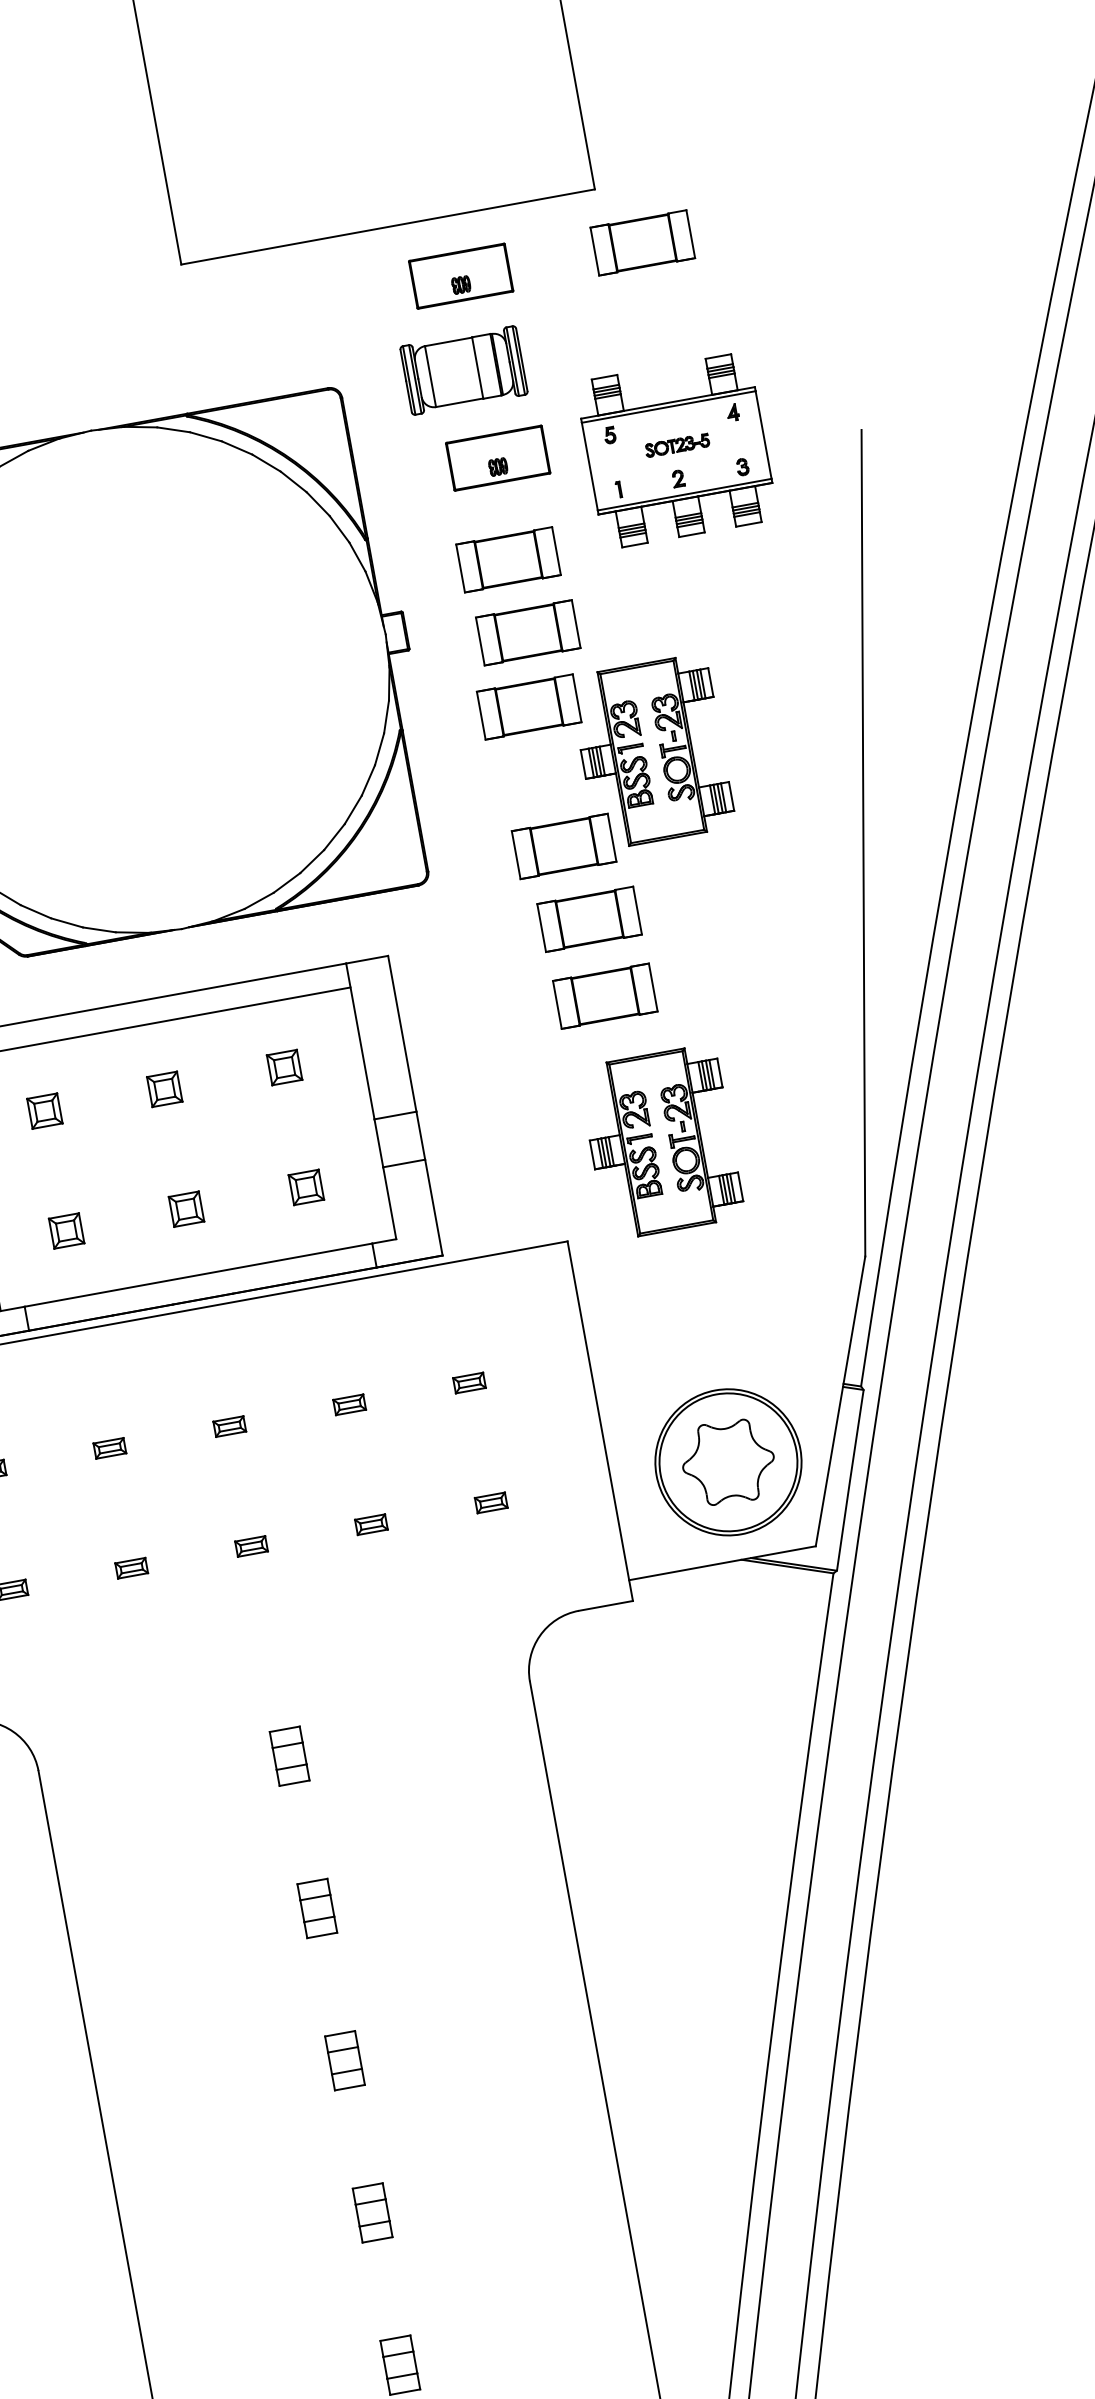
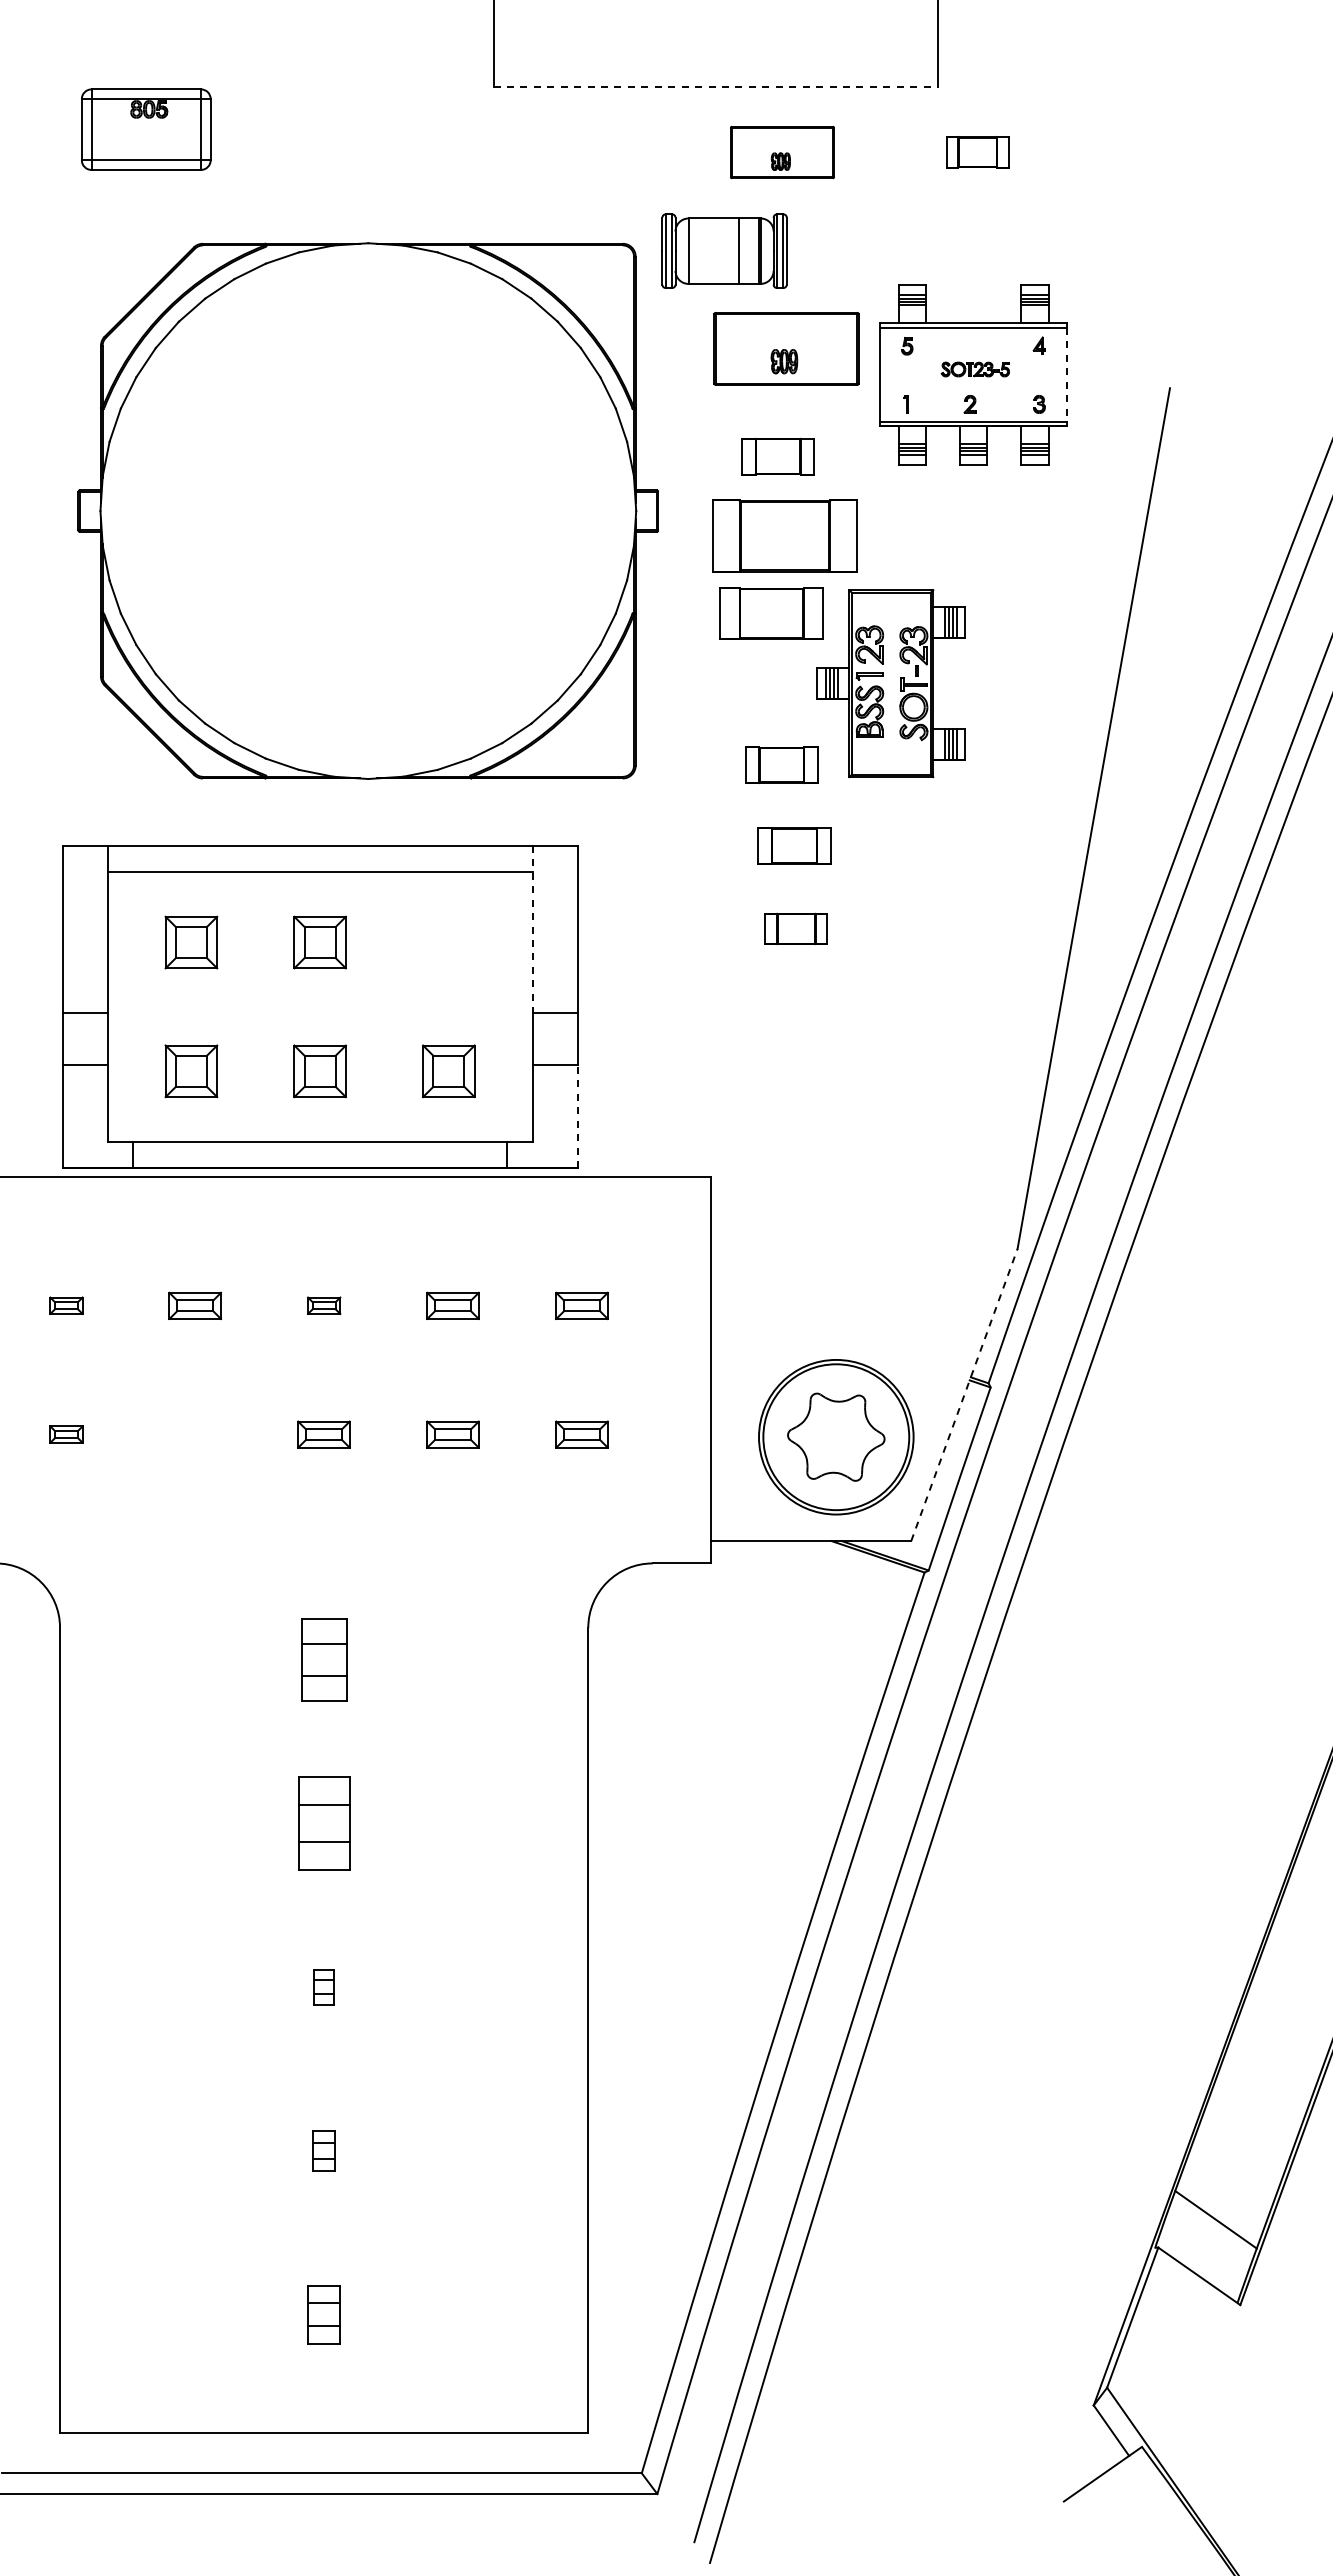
line: (388, 226) -> (716, 87), solid -> dashed
part: (642, 242) -> (977, 151), size x0.6
part: (463, 369) -> (724, 250), moved
line: (764, 435) -> (1067, 375), solid -> dashed
part: (498, 457) -> (786, 348), size x1.4
part: (508, 559) -> (778, 456), size x0.7
part: (527, 632) -> (784, 535), size x1.4
part: (563, 846) -> (781, 765), size x0.7
part: (589, 918) -> (794, 845), size x0.7
part: (605, 995) -> (796, 928), size x0.6
line: (359, 1041) -> (532, 929), solid -> dashed
part: (284, 1067) -> (449, 942), removed
part: (164, 1089) -> (320, 942), size x1.6
part: (44, 1111) -> (191, 942), size x1.6
part: (660, 1142) -> (826, 1091), removed
part: (306, 1187) -> (449, 1071), size x1.6
line: (433, 1207) -> (577, 1116), solid -> dashed
part: (186, 1209) -> (320, 1071), size x1.6
part: (66, 1231) -> (191, 1071), size x1.6
part: (469, 1382) -> (581, 1305), size x1.6
line: (840, 1400) -> (964, 1394), solid -> dashed
part: (349, 1404) -> (452, 1305), size x1.6
part: (110, 1448) -> (195, 1305), size x1.6
part: (490, 1502) -> (581, 1434), size x1.6
part: (370, 1524) -> (452, 1434), size x1.6
part: (251, 1546) -> (324, 1434), size x1.6
part: (131, 1568) -> (195, 1434), removed
part: (288, 1755) -> (323, 1659), size x1.4
part: (316, 1908) -> (323, 1823), size x1.6
part: (344, 2060) -> (323, 1986), size x0.6
part: (371, 2212) -> (323, 2150), size x0.7

